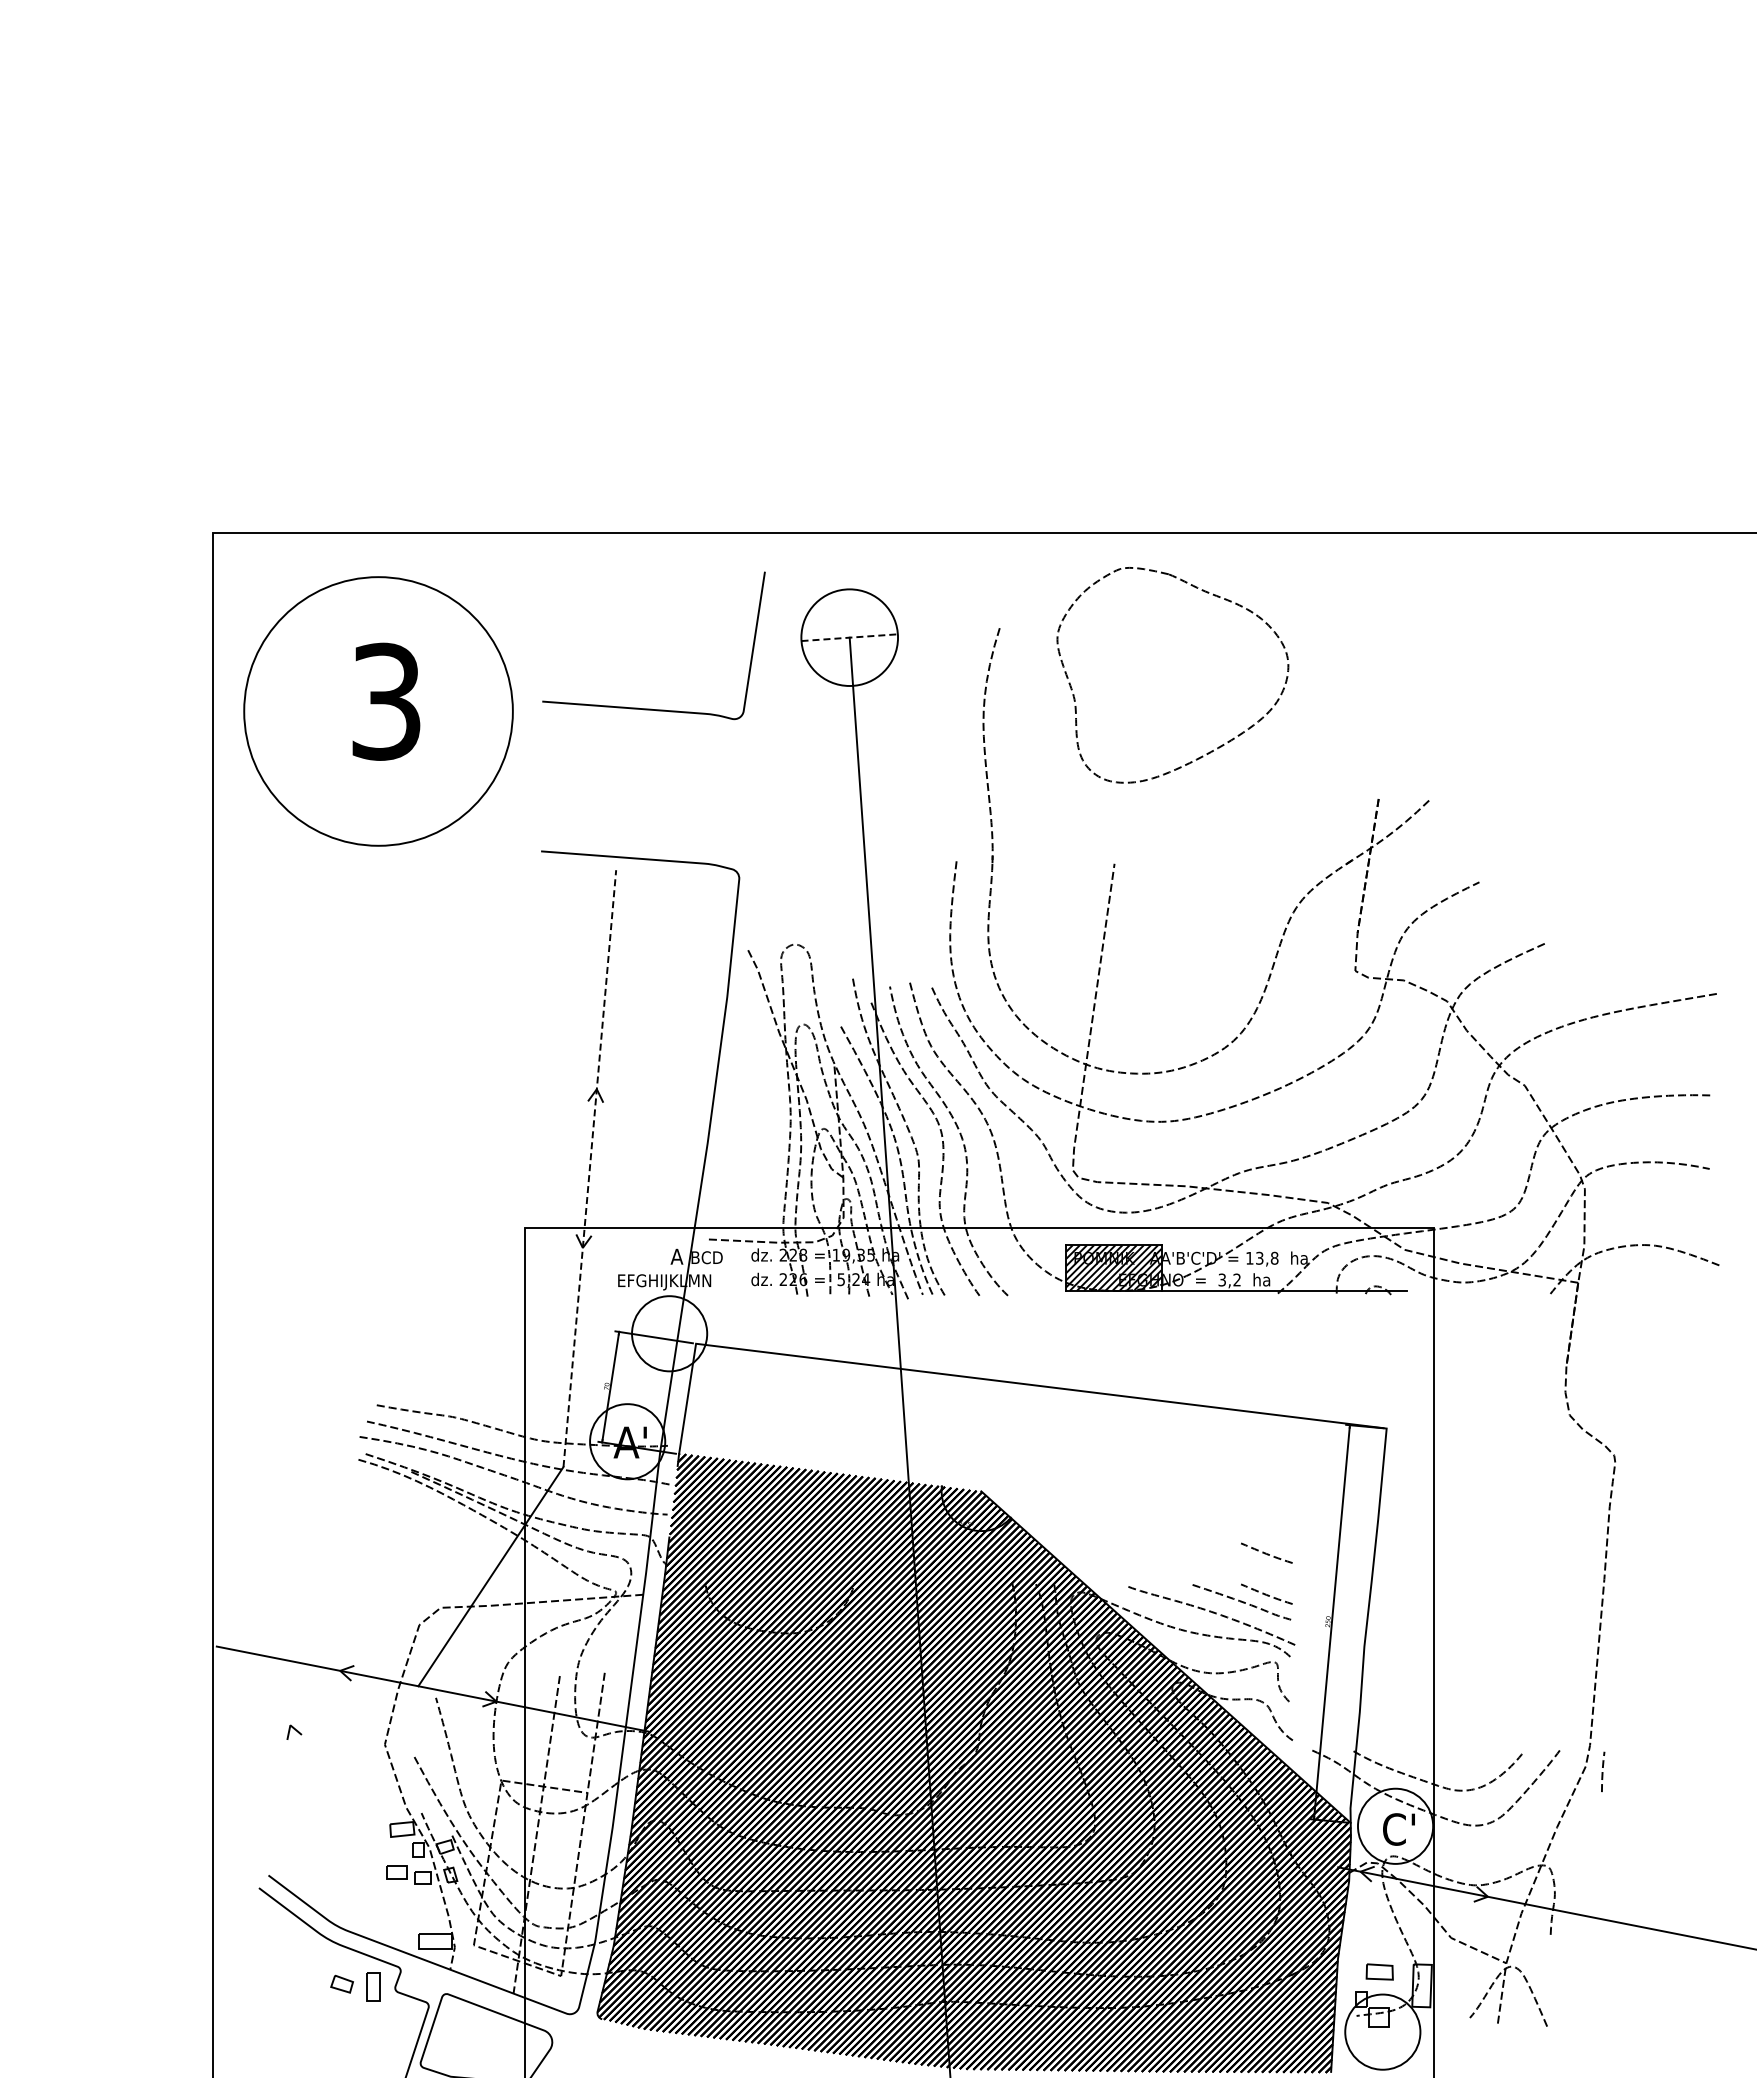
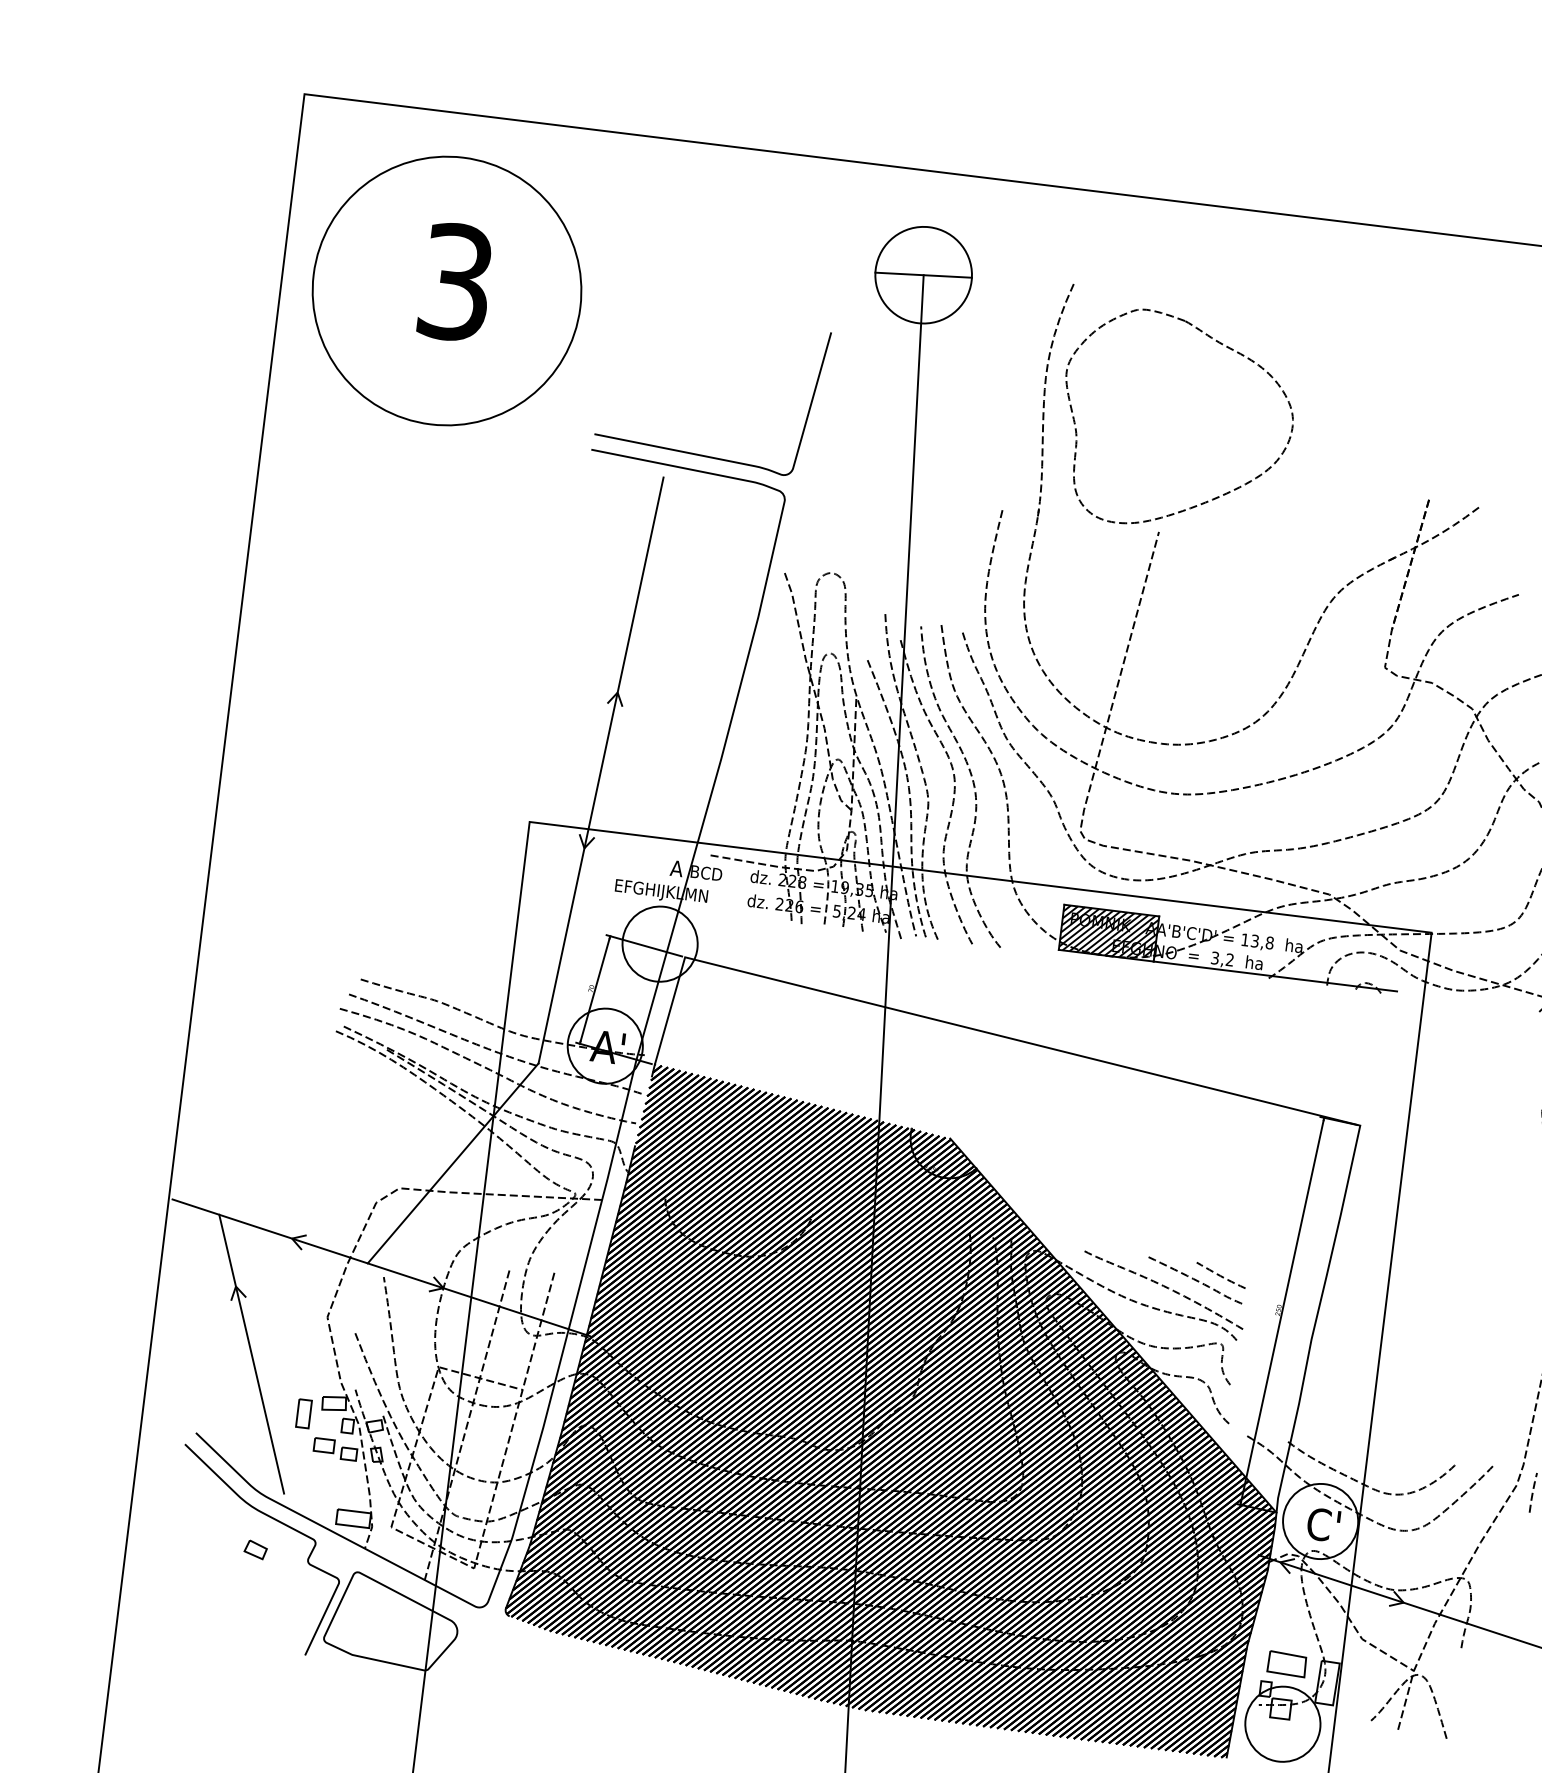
line: (850, 637) -> (924, 275), dashed -> solid
curve: (651, 708) -> (701, 454), moved
part: (1209, 751) -> (1203, 501), moved
line: (589, 1168) -> (600, 770), dashed -> solid
curve: (1265, 1552) -> (1224, 1233), removed
line: (314, 1790) -> (251, 1354), added
part: (1379, 1971) -> (1286, 1663), size x1.43
part: (373, 1986) -> (304, 1413), moved

